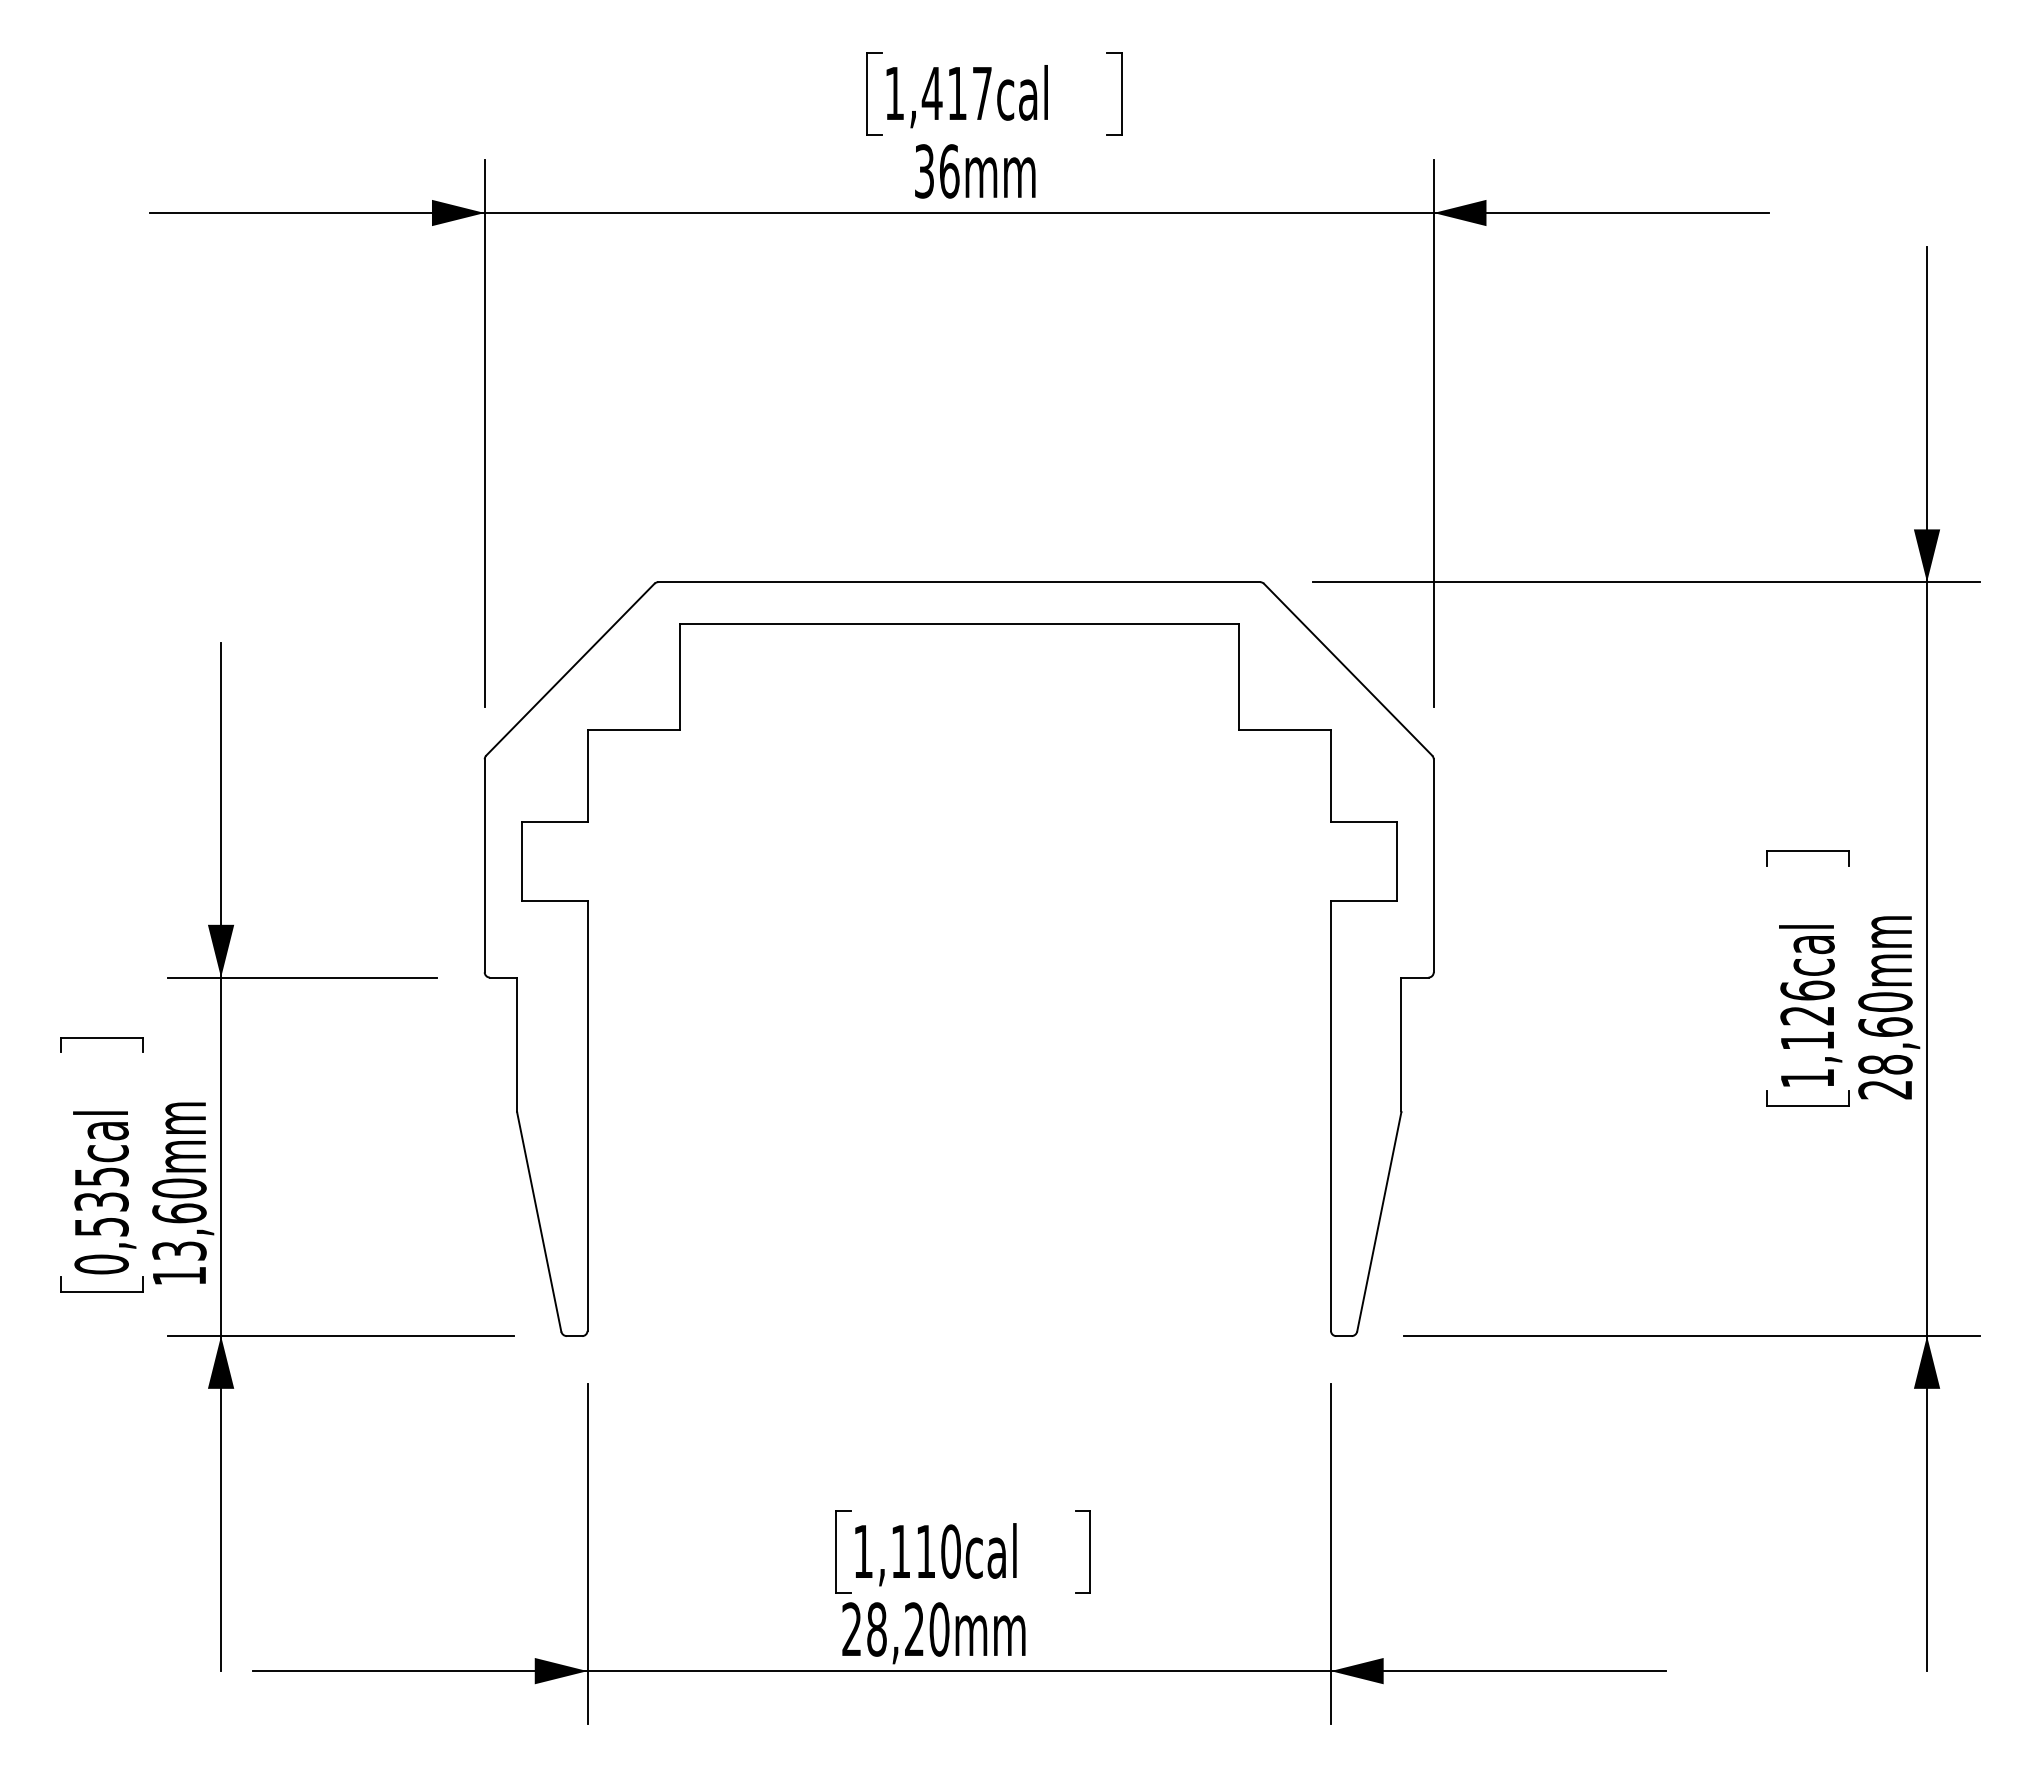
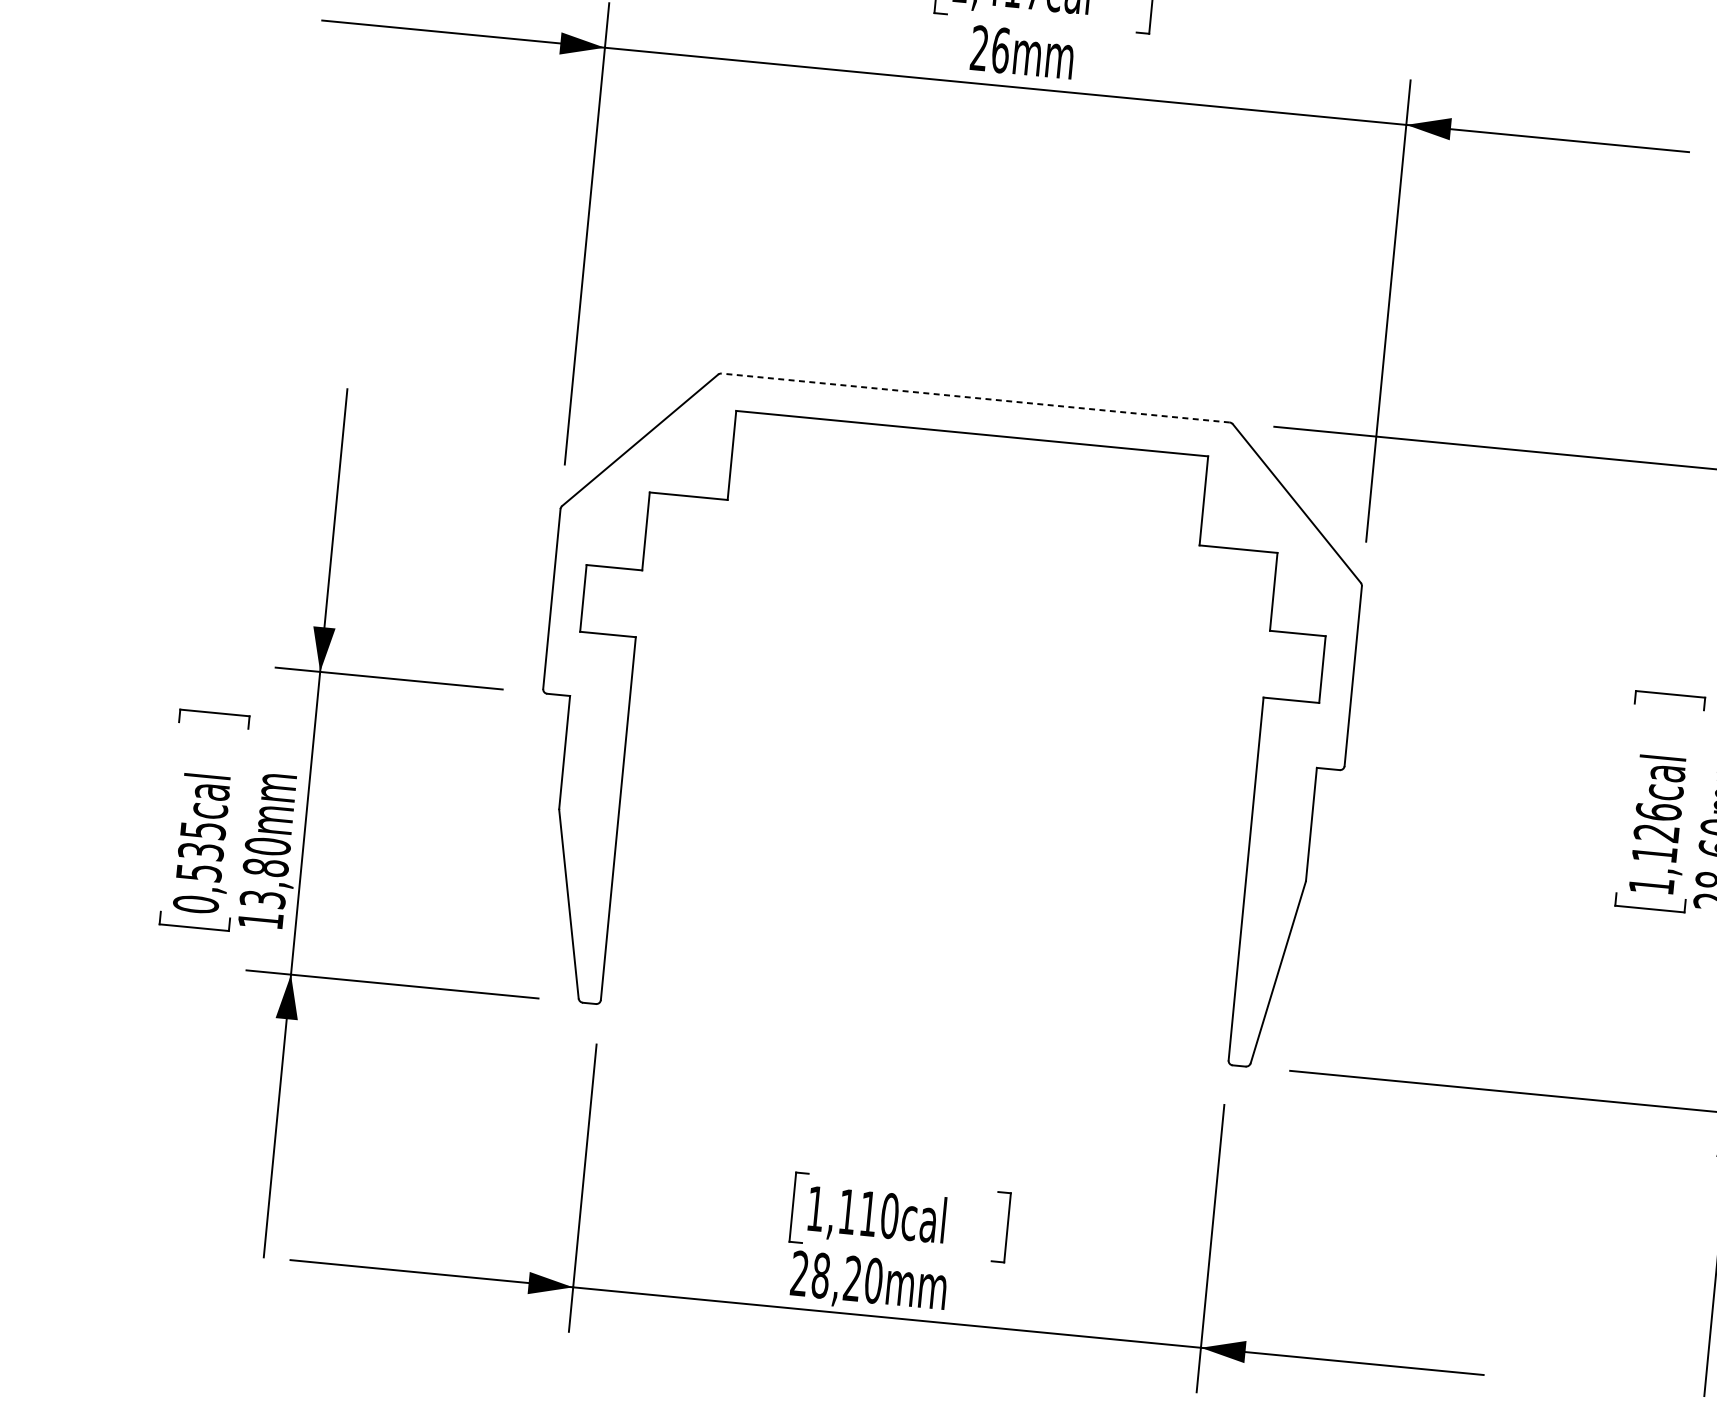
text: (924, 171) -> (979, 48), 36mm -> 26mm
line: (959, 582) -> (975, 398), solid -> dashed
text: (179, 1213) -> (265, 867), 13,60mm -> 13,80mm

